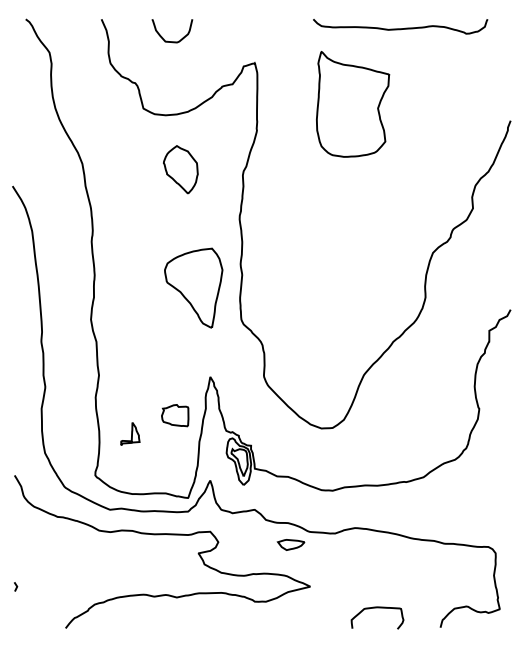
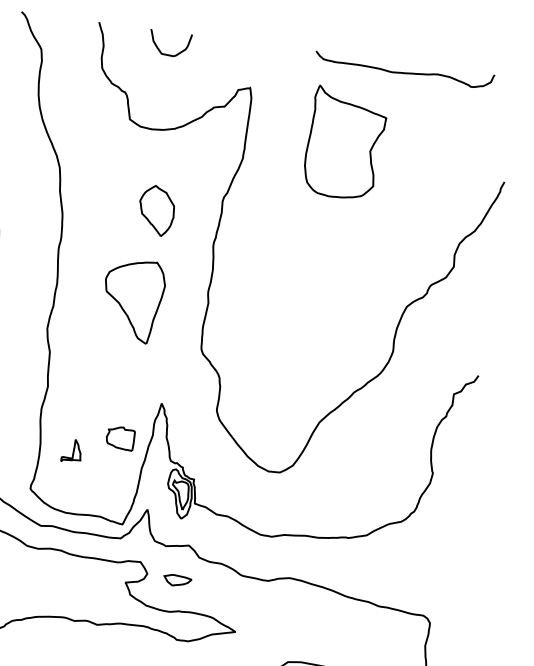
part: (180, 169) -> (156, 210), moved
part: (193, 287) -> (132, 300), moved
part: (290, 544) -> (176, 580), moved

